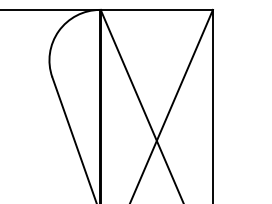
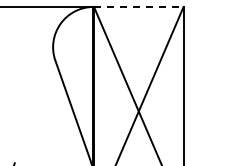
line: (156, 9) -> (138, 6), solid -> dashed

